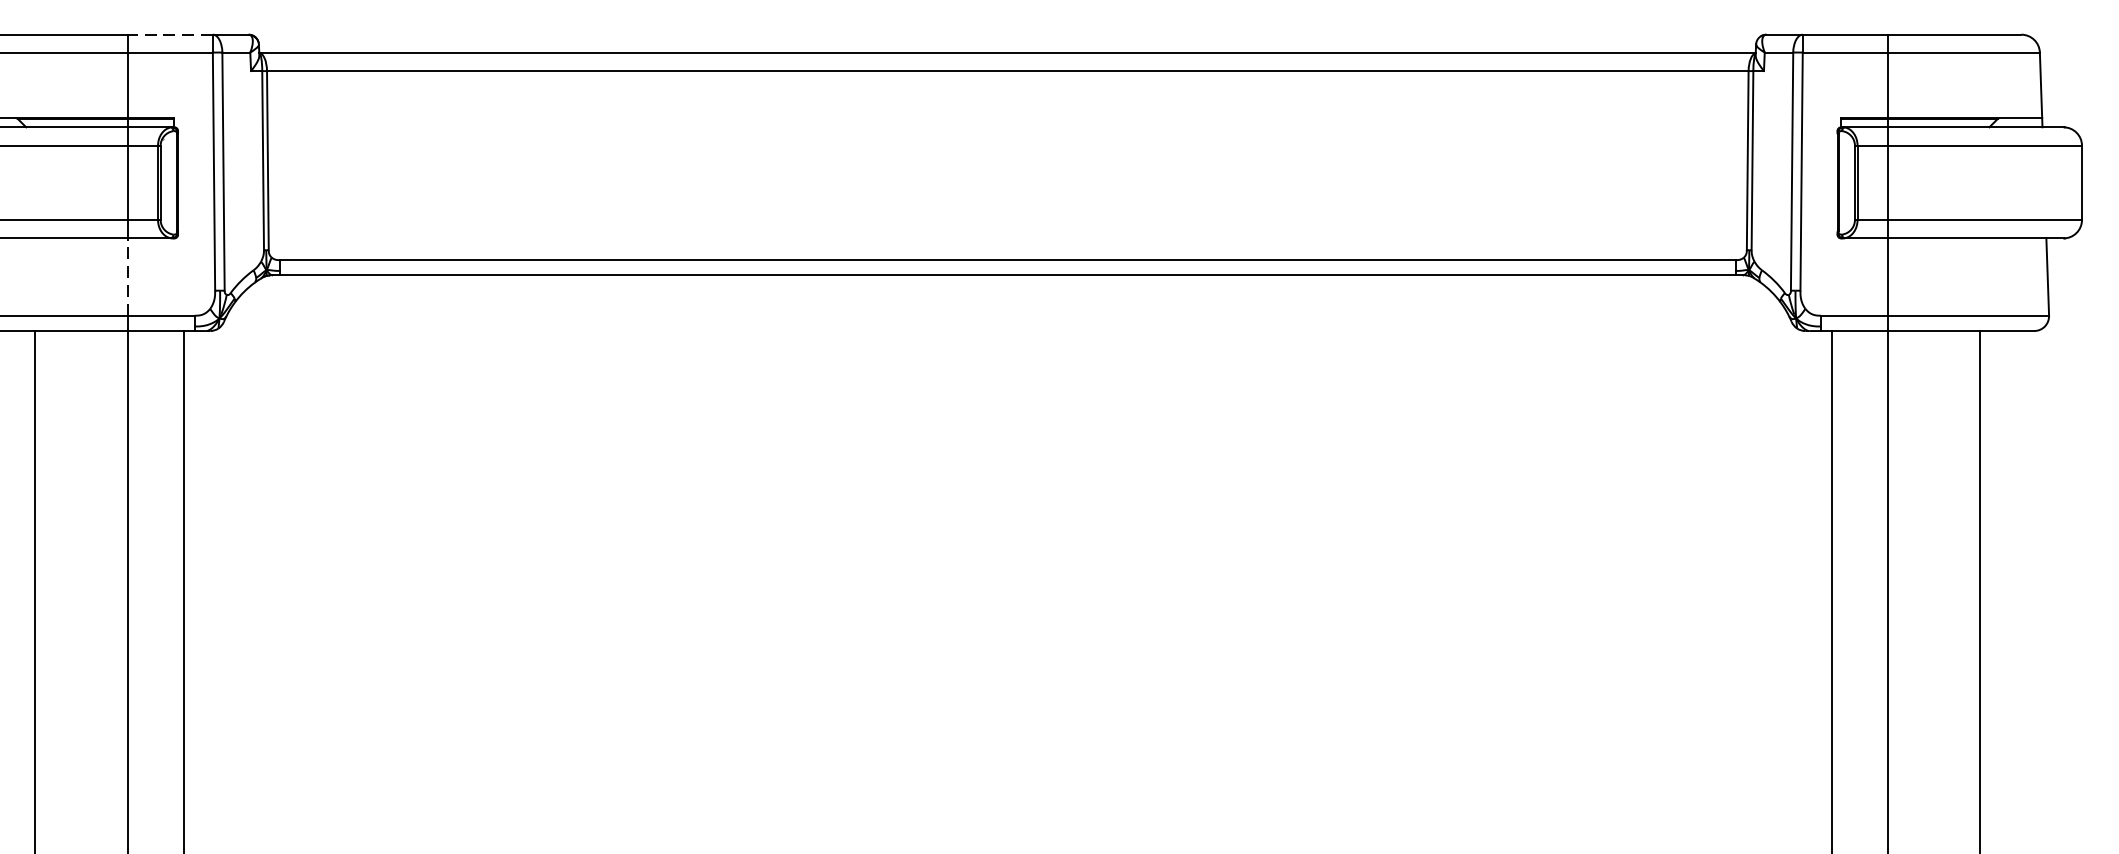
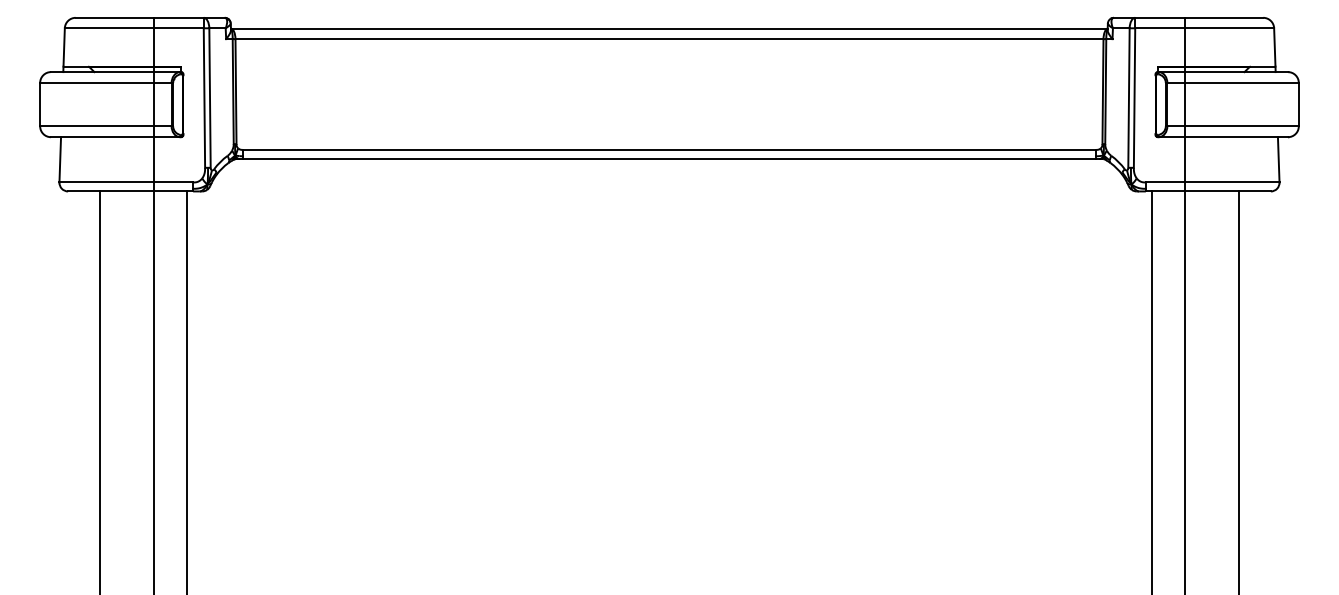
line: (169, 34) -> (178, 17), dashed -> solid
line: (128, 276) -> (154, 159), dashed -> solid

